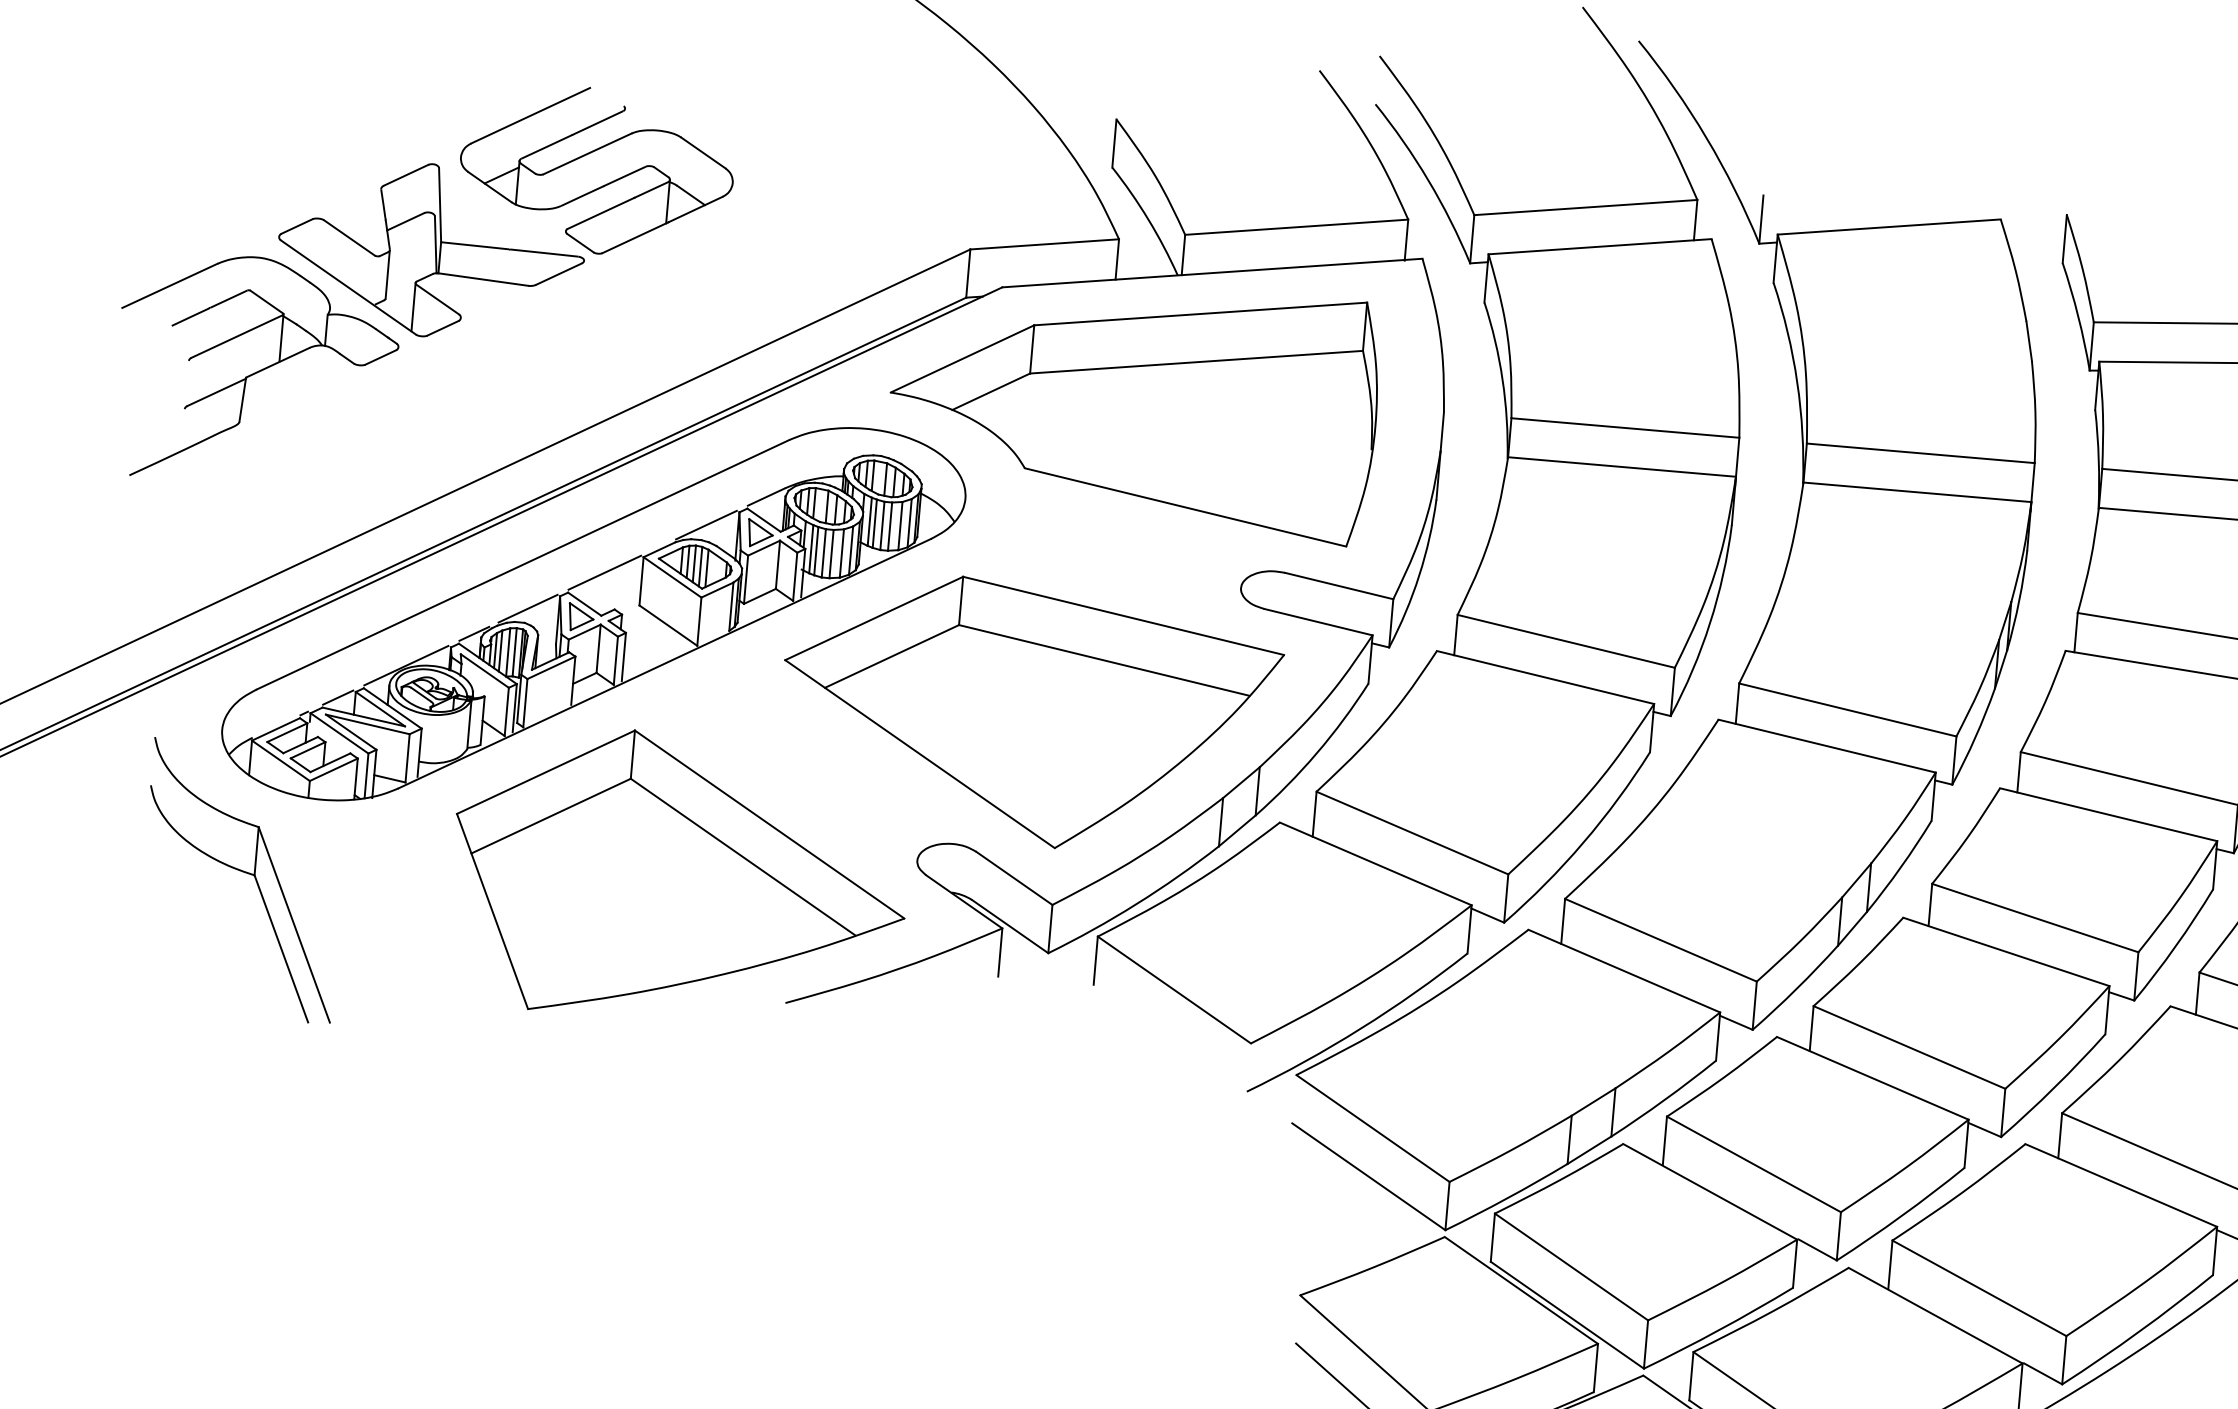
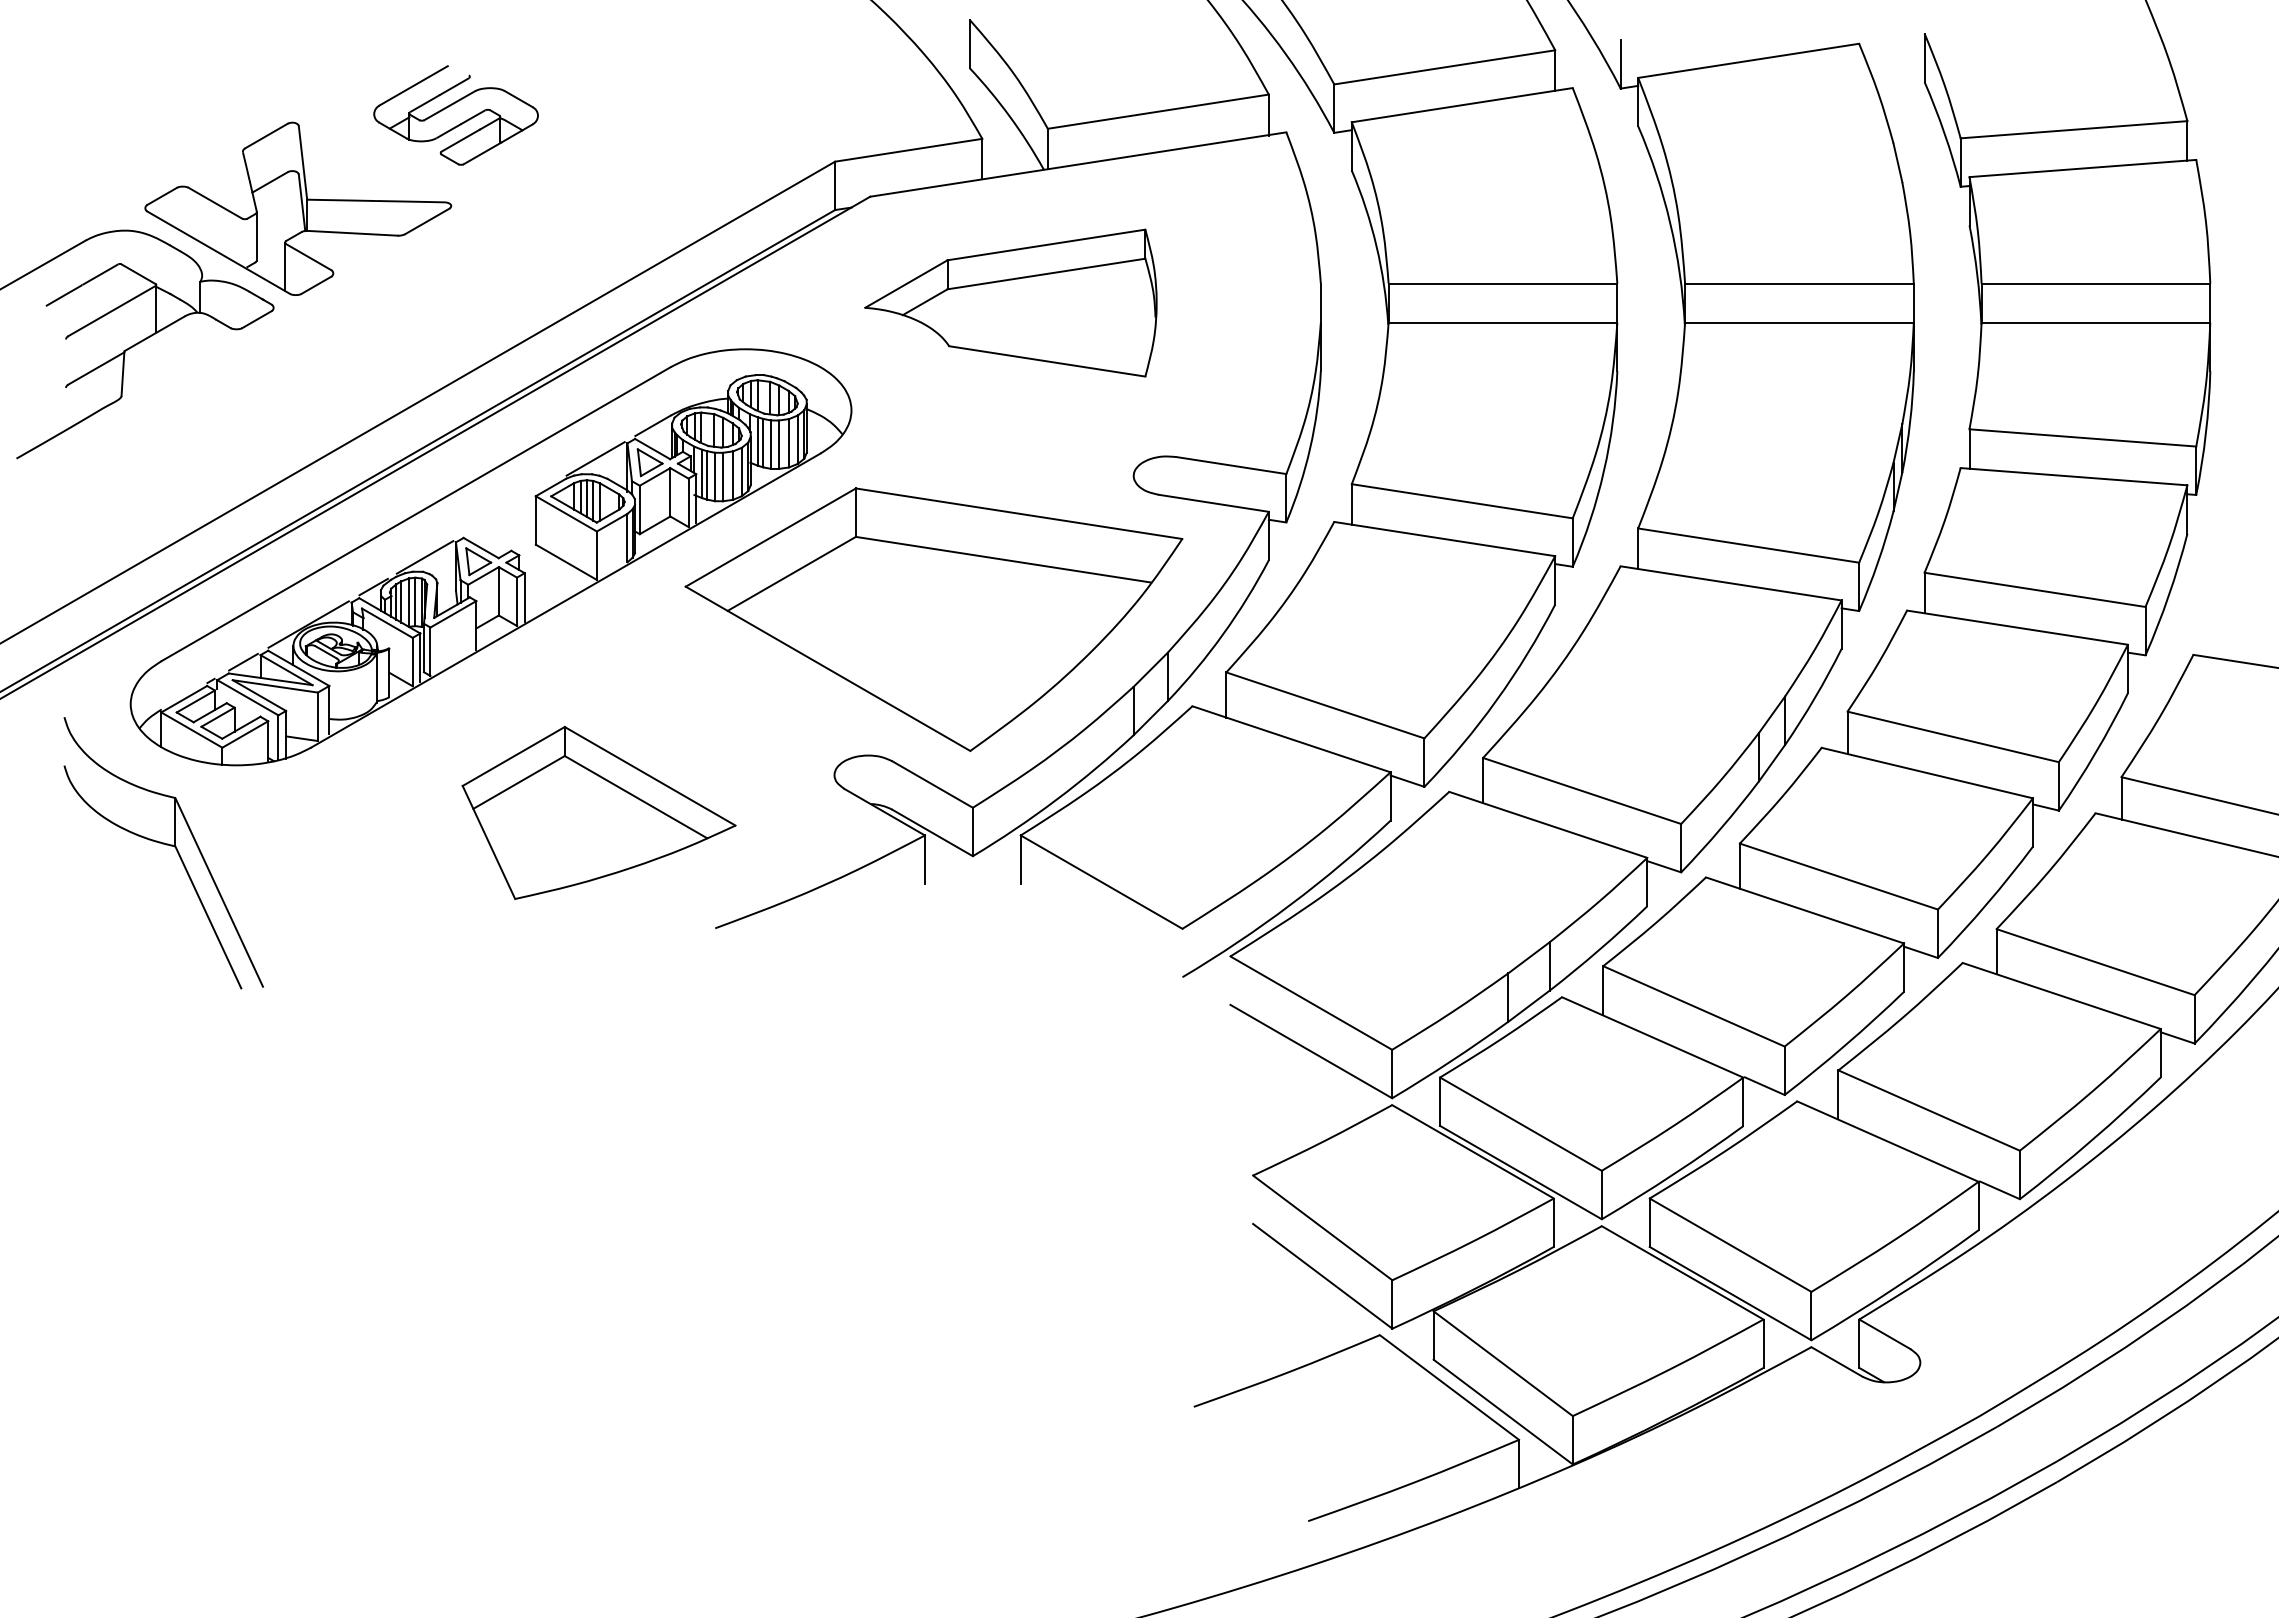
part: (596, 171) -> (455, 115), size x0.6
part: (1133, 404) -> (1010, 302), size x0.6
line: (604, 573) -> (498, 515), removed
part: (679, 877) -> (598, 812), size x0.6

